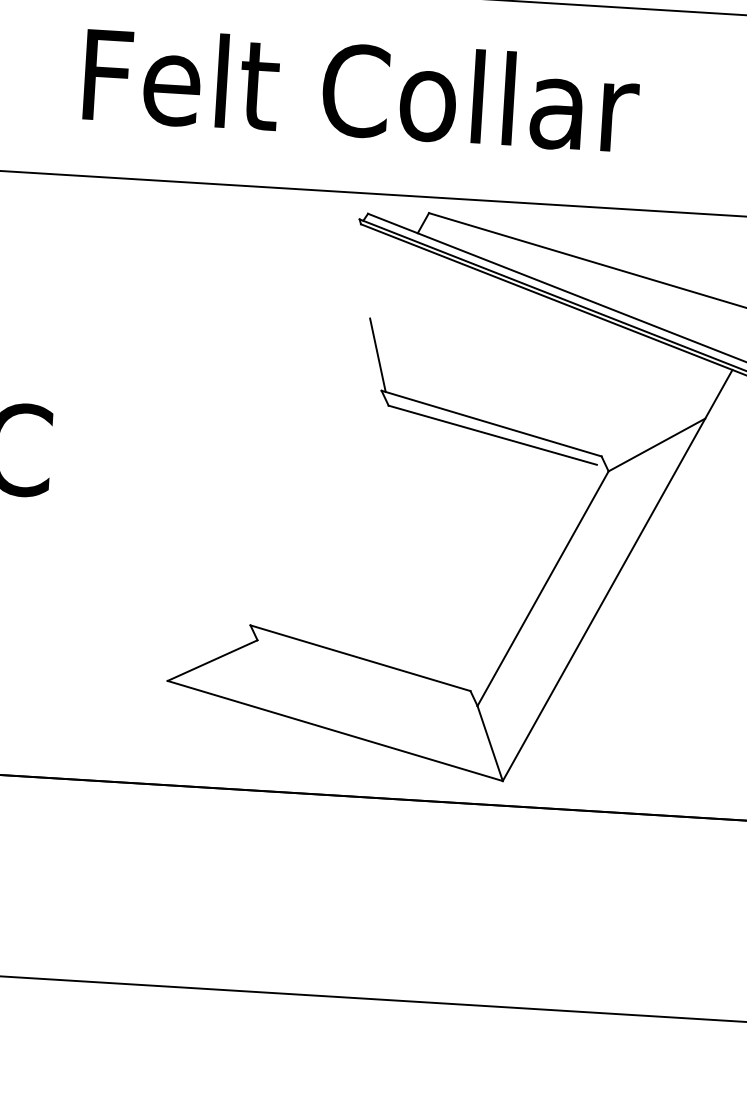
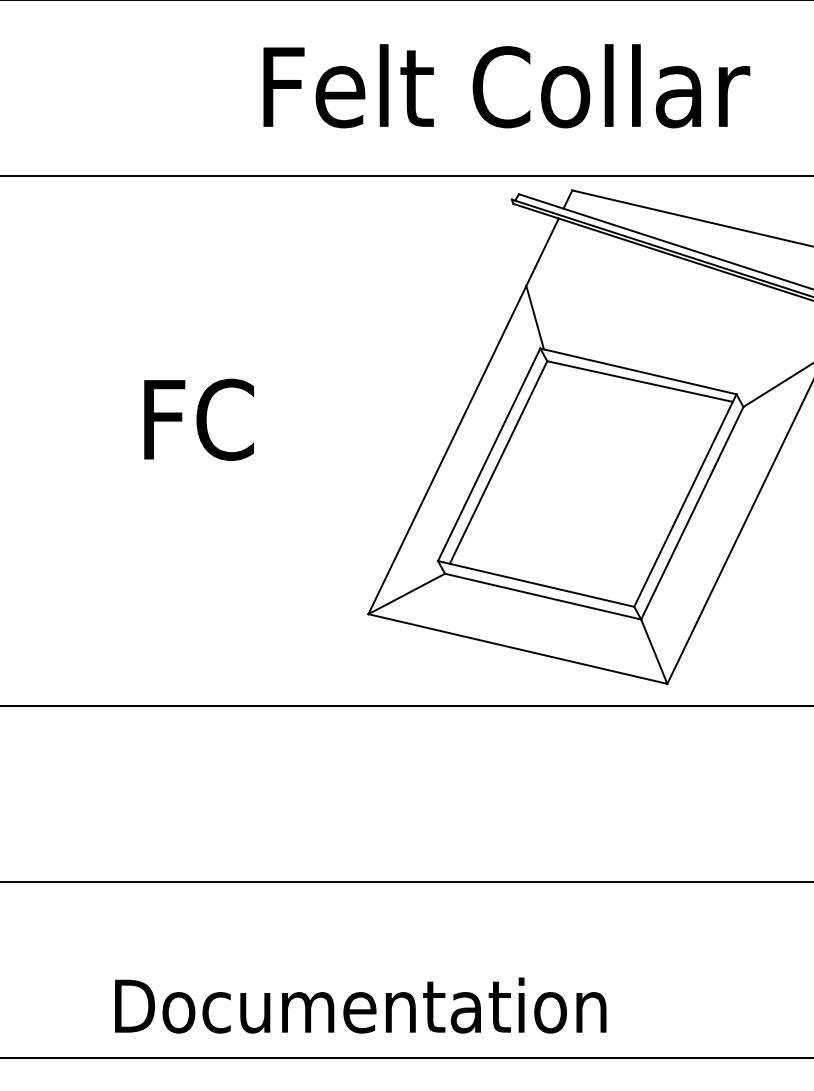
line: (289, 462) -> (463, 416), added
line: (316, 507) -> (489, 454), added
line: (326, 517) -> (498, 462), added
line: (536, 573) -> (685, 500), added
line: (367, 673) -> (543, 596), added

